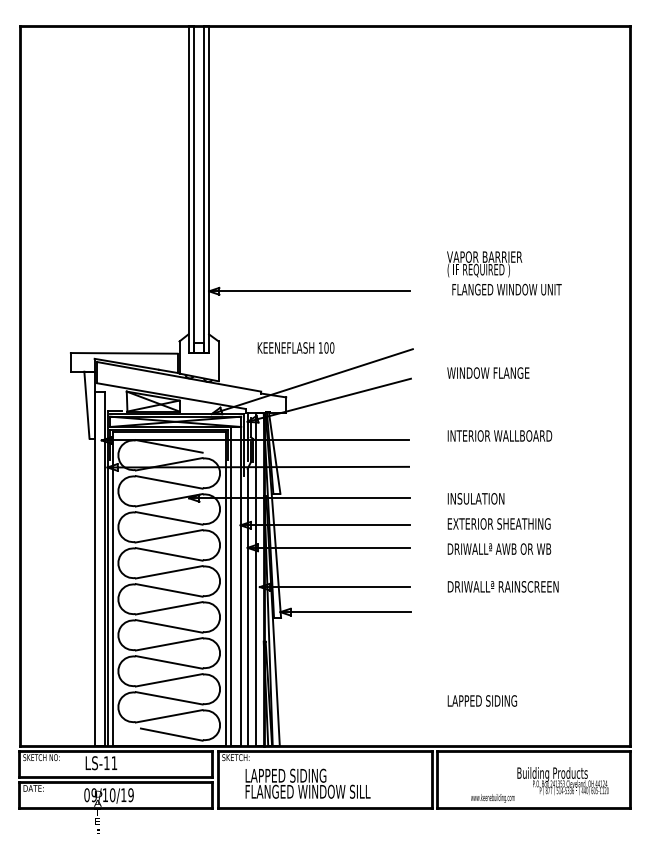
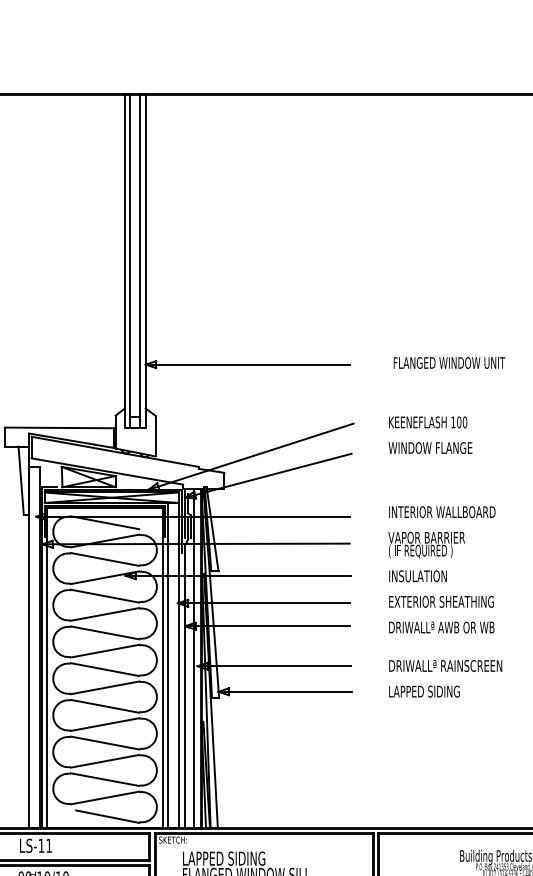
text: (484, 264) -> (426, 545), moved
text: (295, 347) -> (427, 421), moved
text: (482, 700) -> (424, 691), moved

